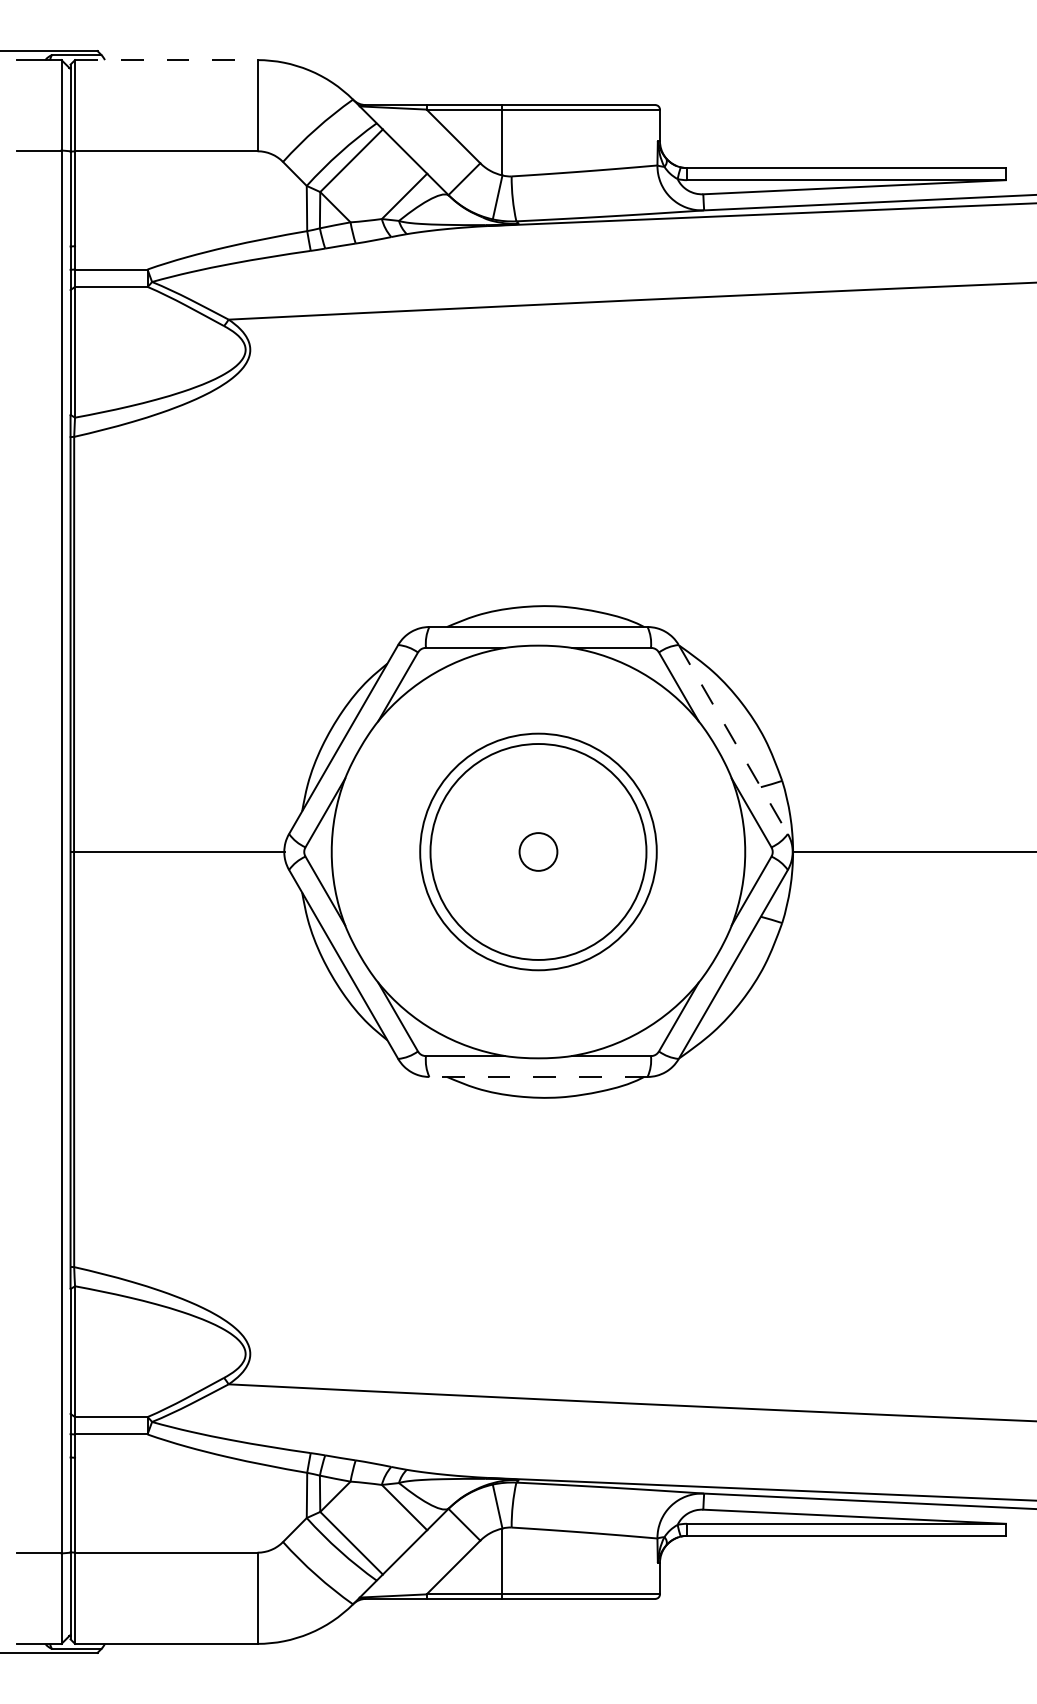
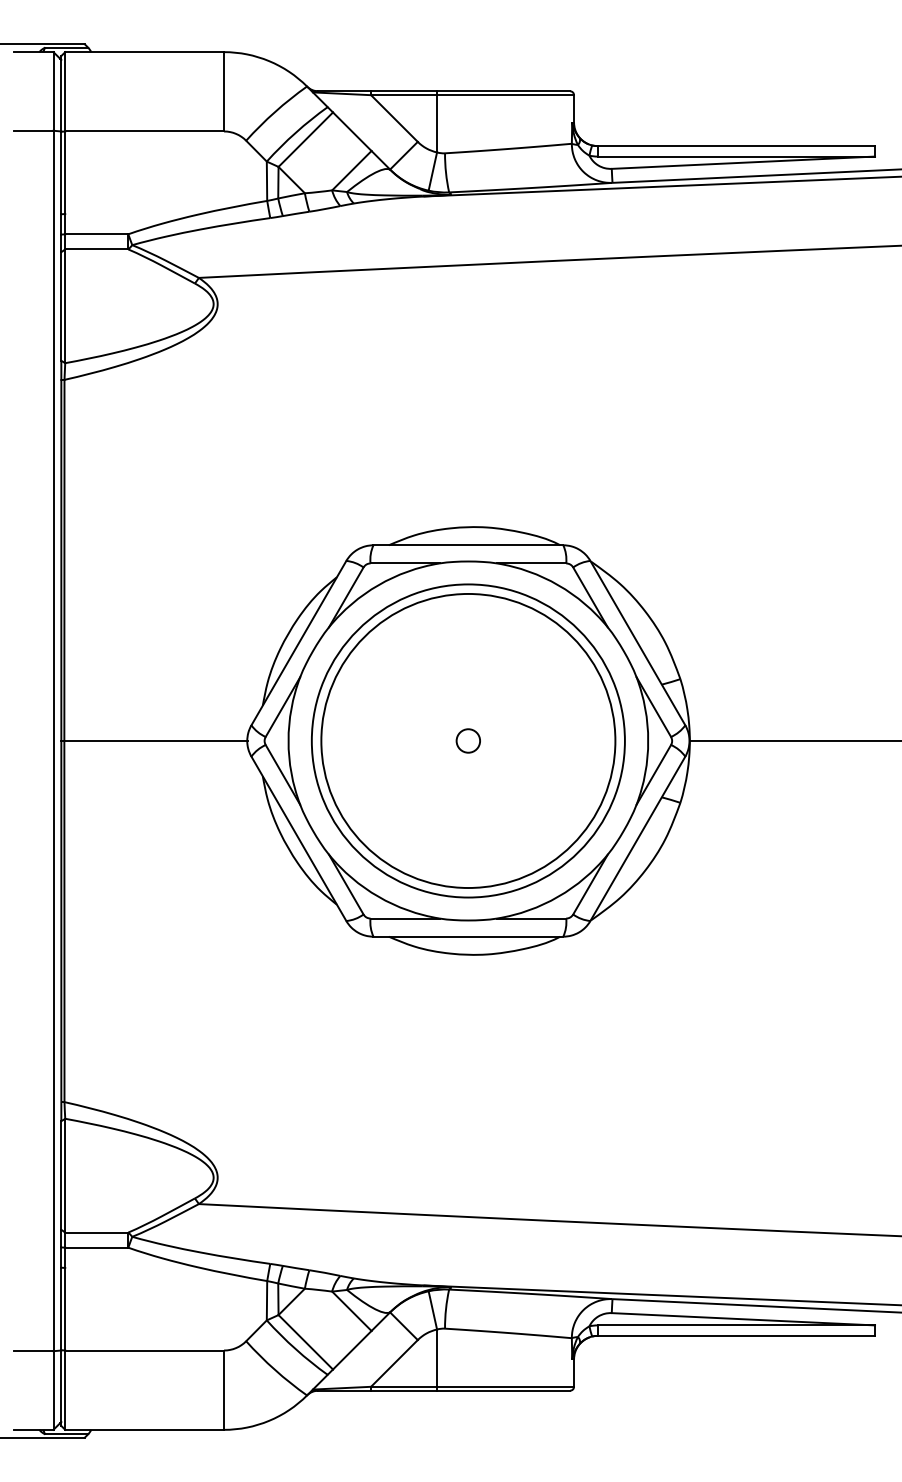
line: (166, 60) -> (144, 52), dashed -> solid
line: (733, 739) -> (638, 643), dashed -> solid
circle: (537, 851) -> (467, 740), size x0.71
circle: (538, 851) -> (468, 740), size x1.43
circle: (538, 851) -> (468, 740), size x1.67
line: (538, 1076) -> (468, 936), dashed -> solid

